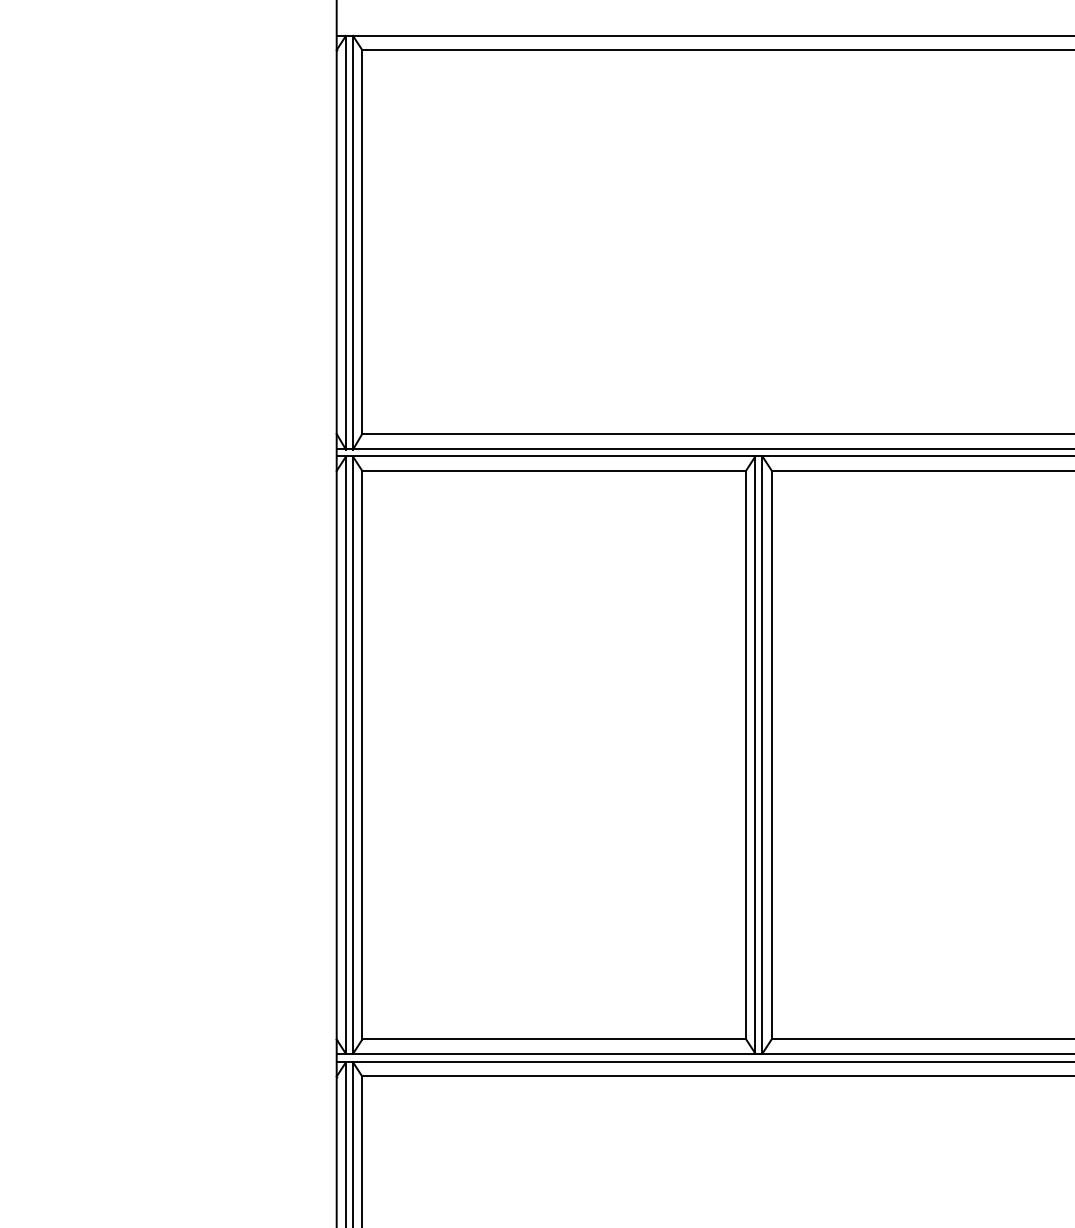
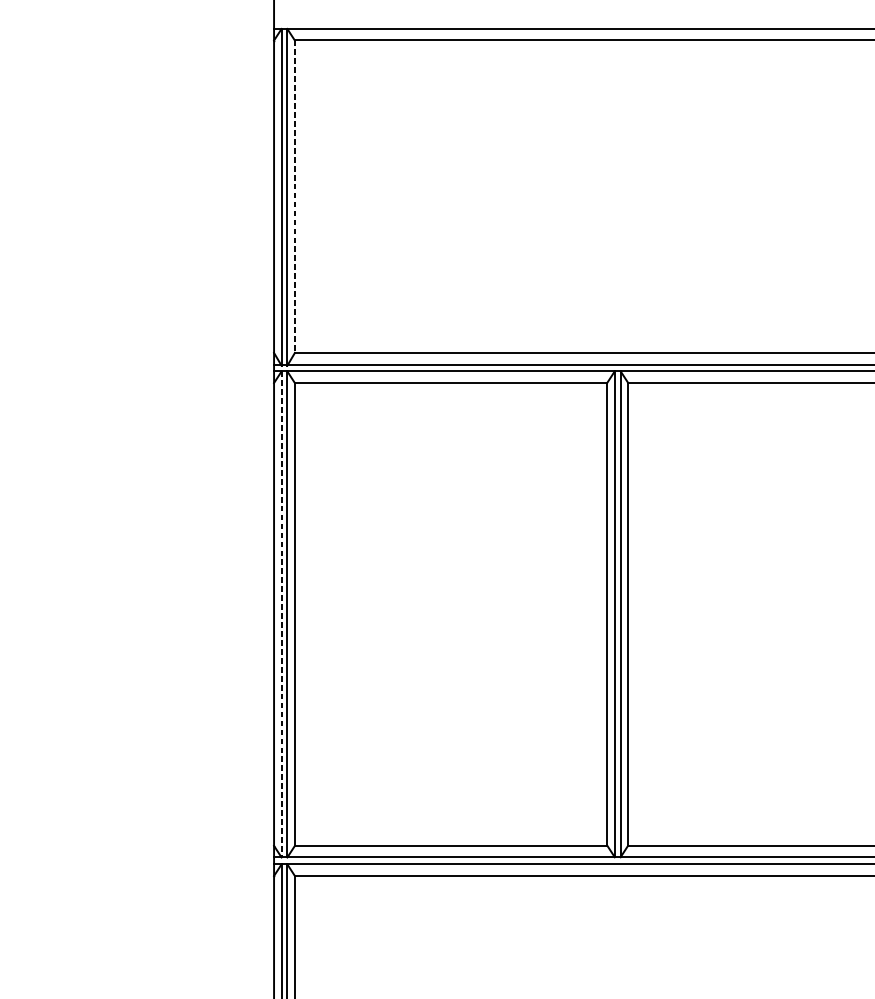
line: (362, 242) -> (295, 197), solid -> dashed
line: (345, 755) -> (281, 614), solid -> dashed

